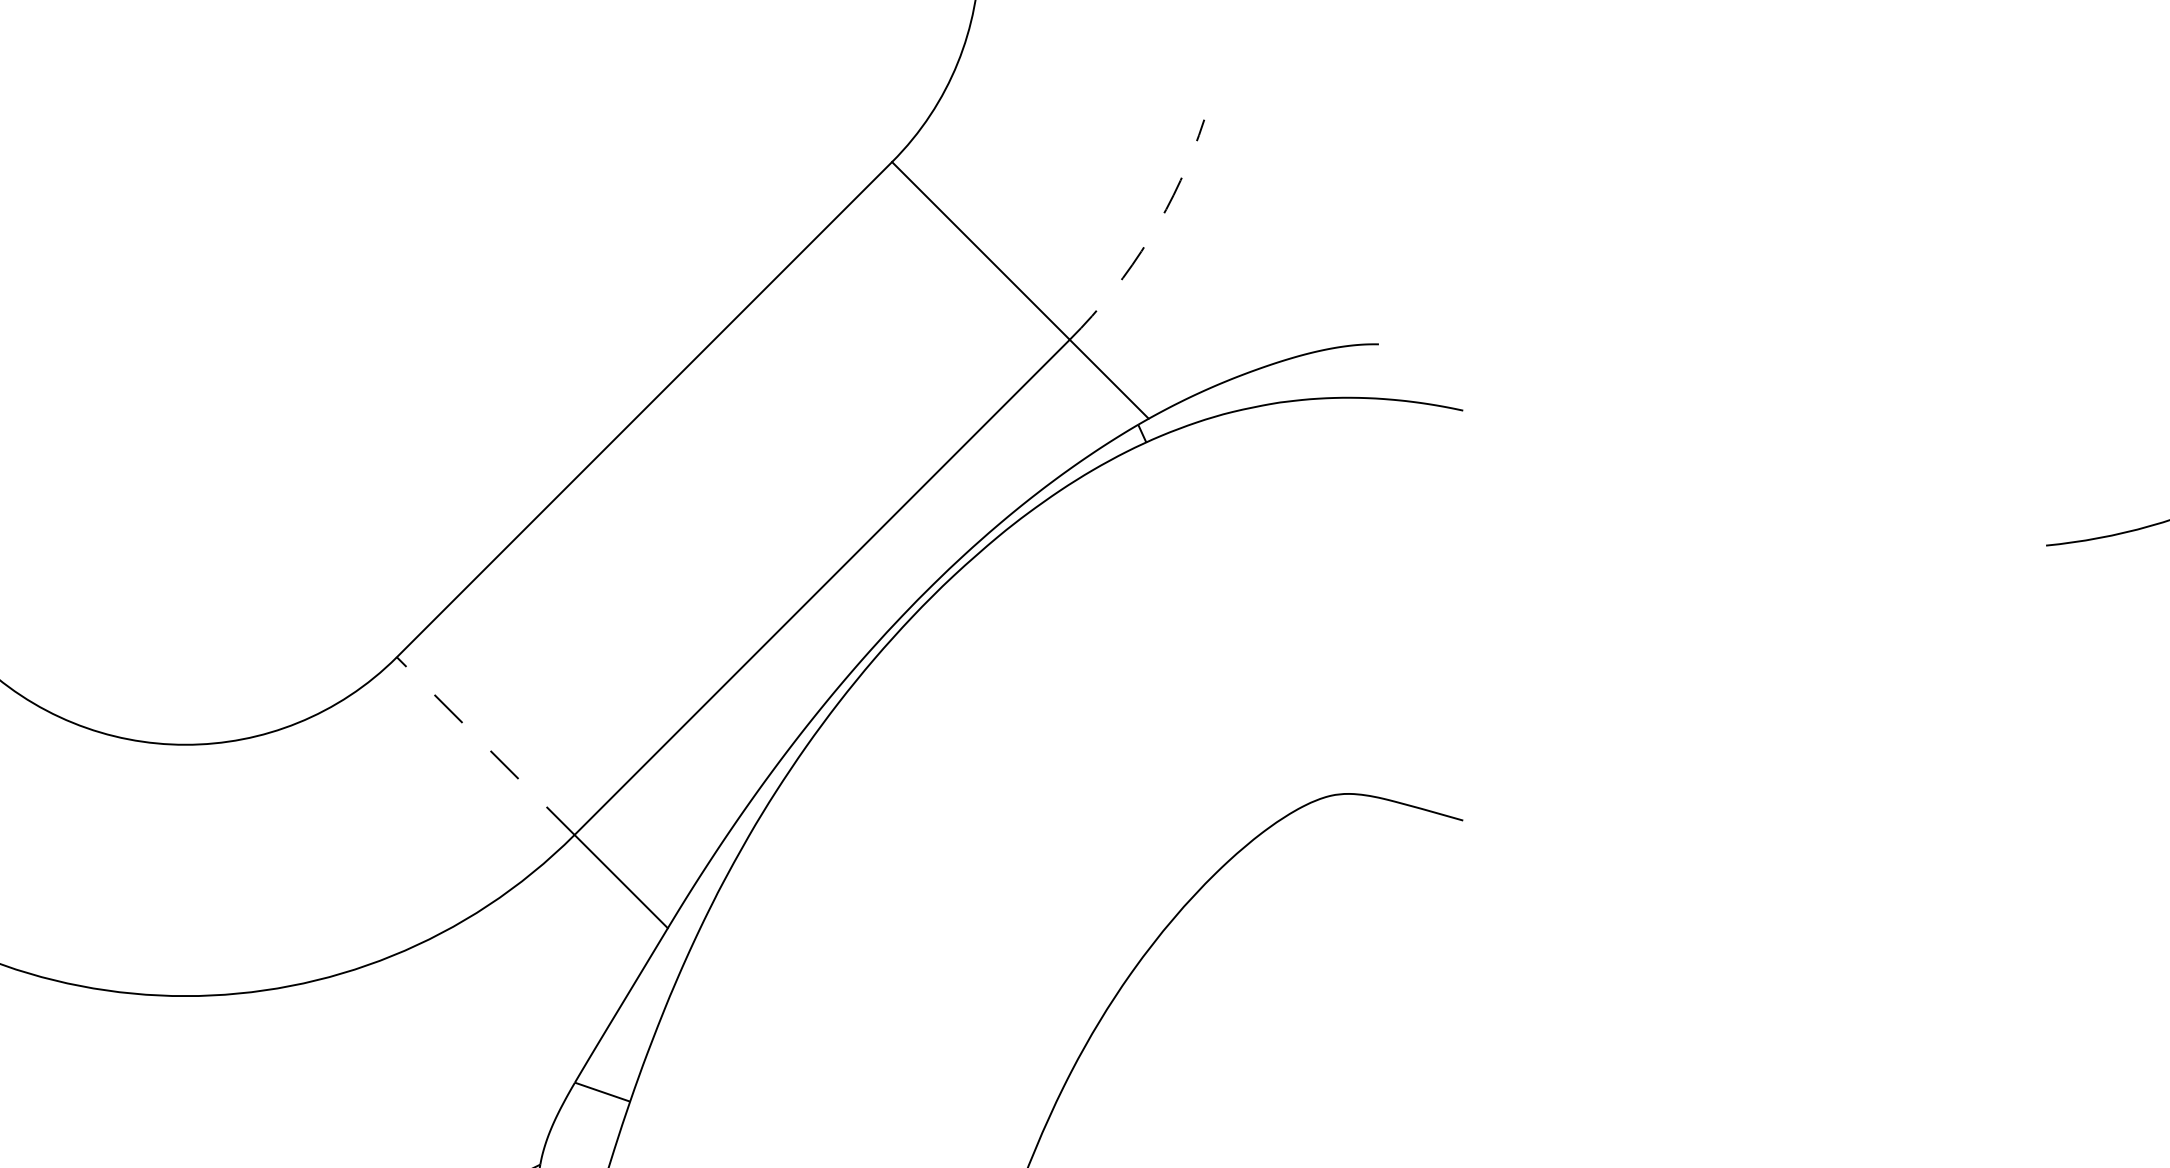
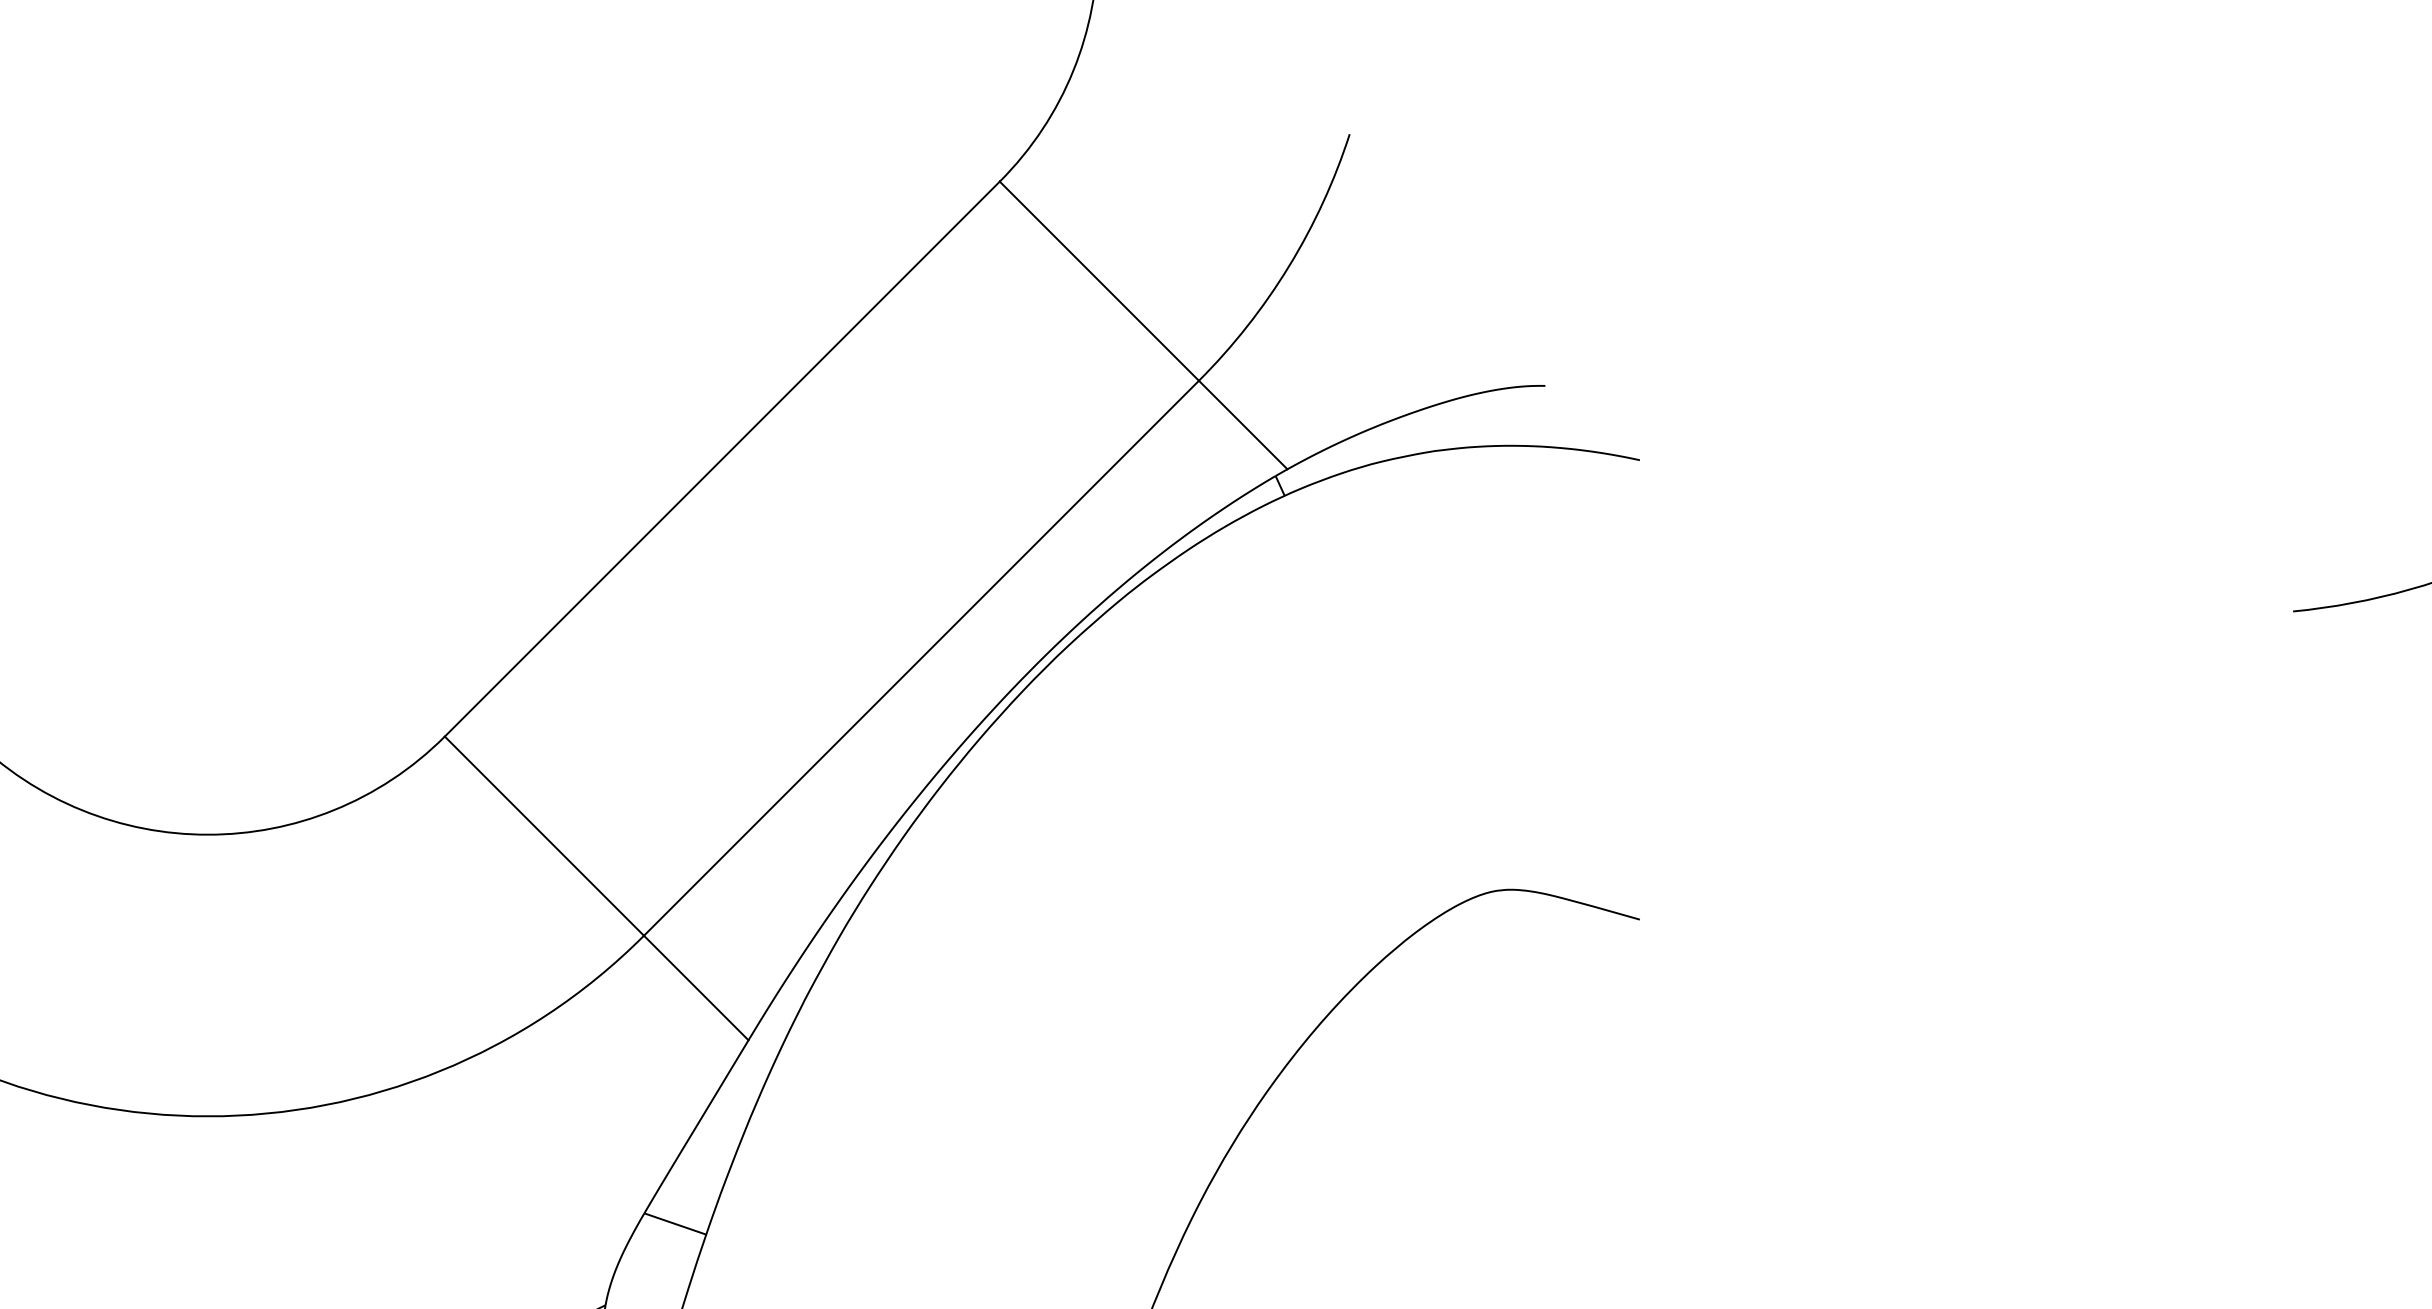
arc: (1150, 237) -> (1289, 266), dashed -> solid
line: (485, 746) -> (544, 836), dashed -> solid

